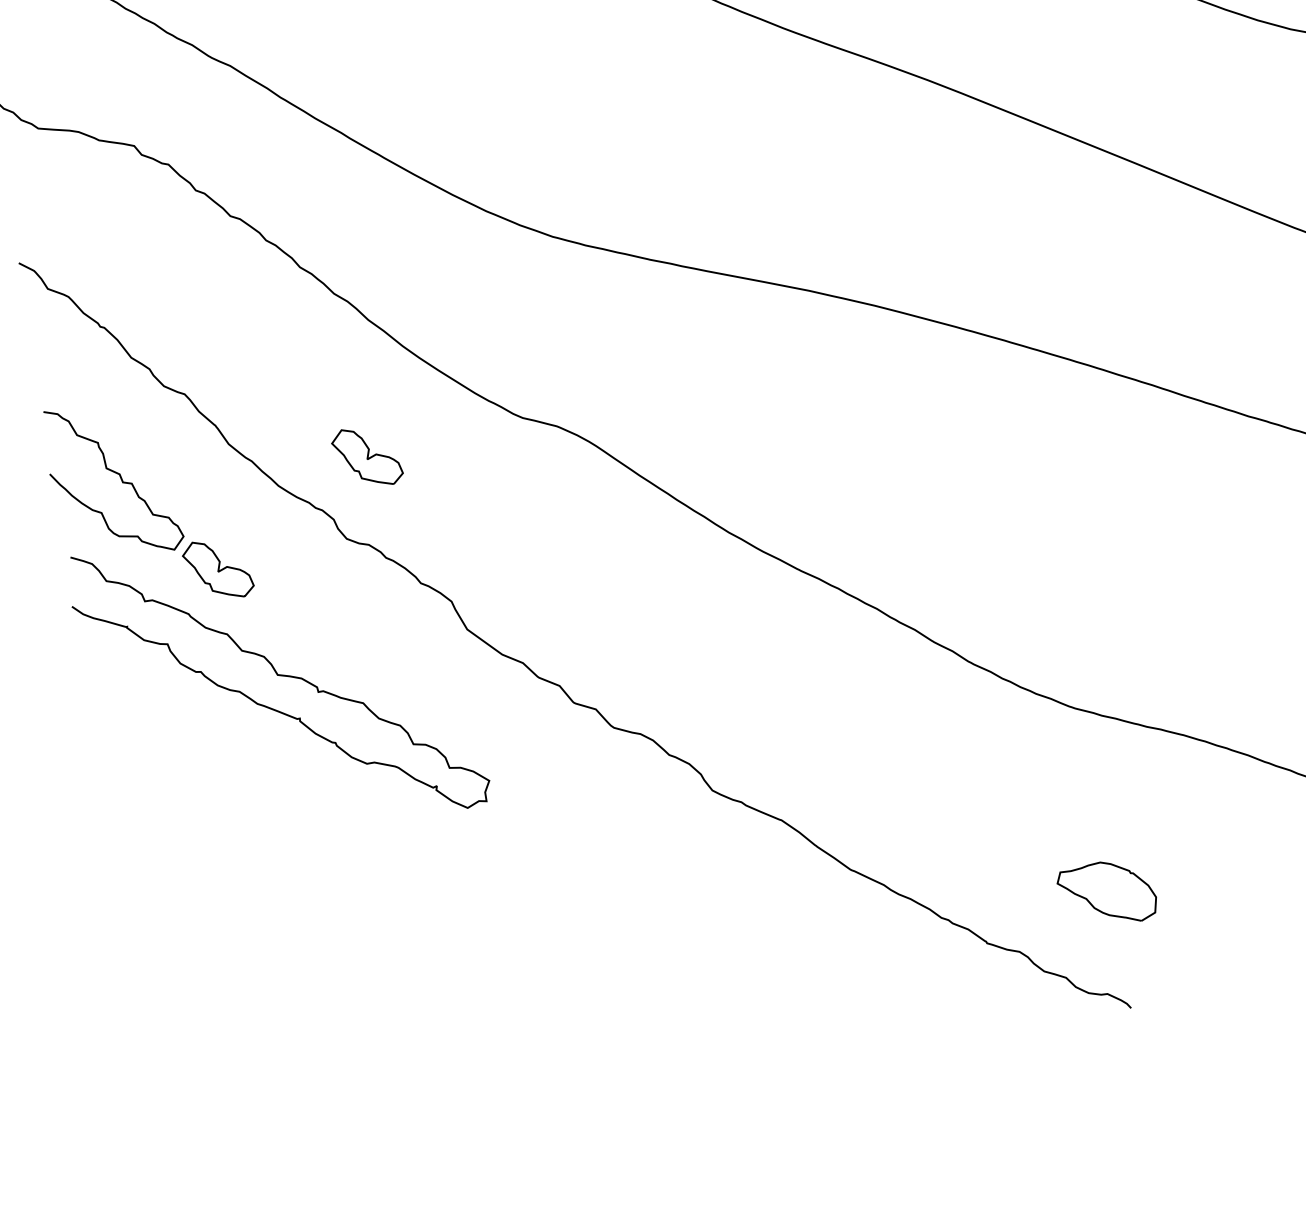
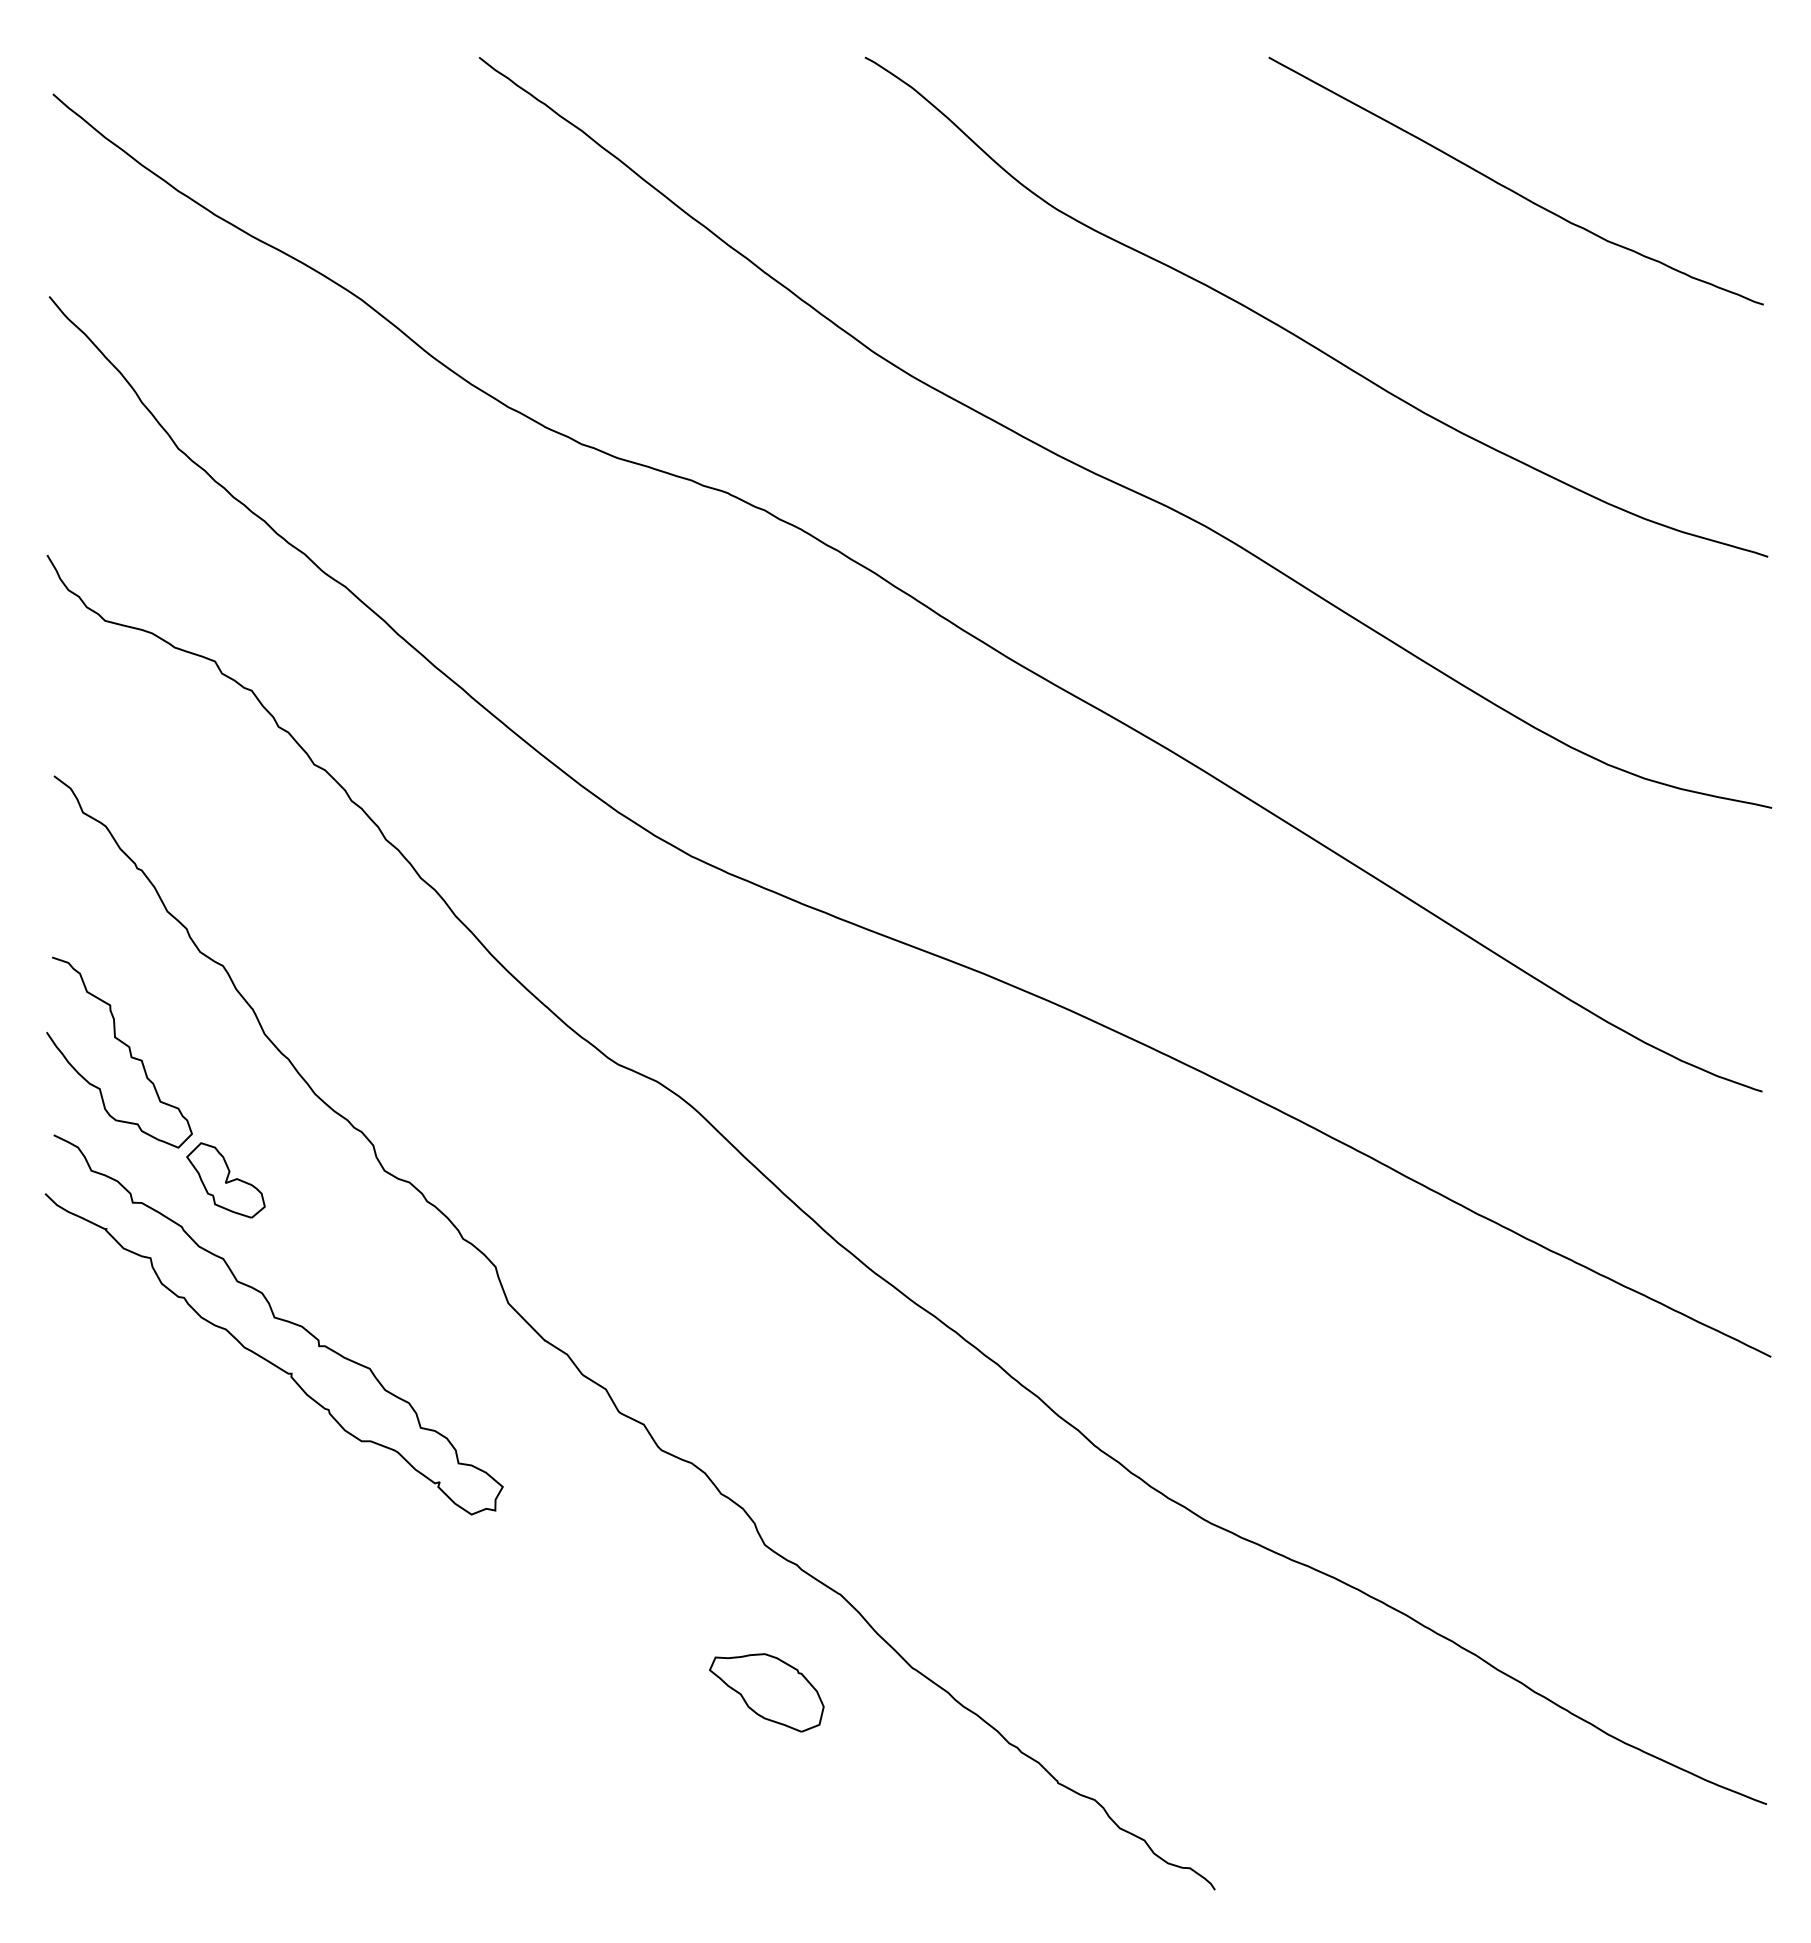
part: (366, 457) -> (425, 1078), removed
part: (1107, 893) -> (766, 1692), moved

